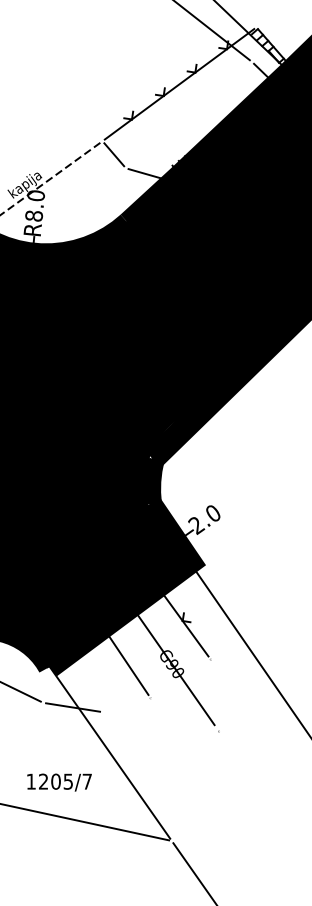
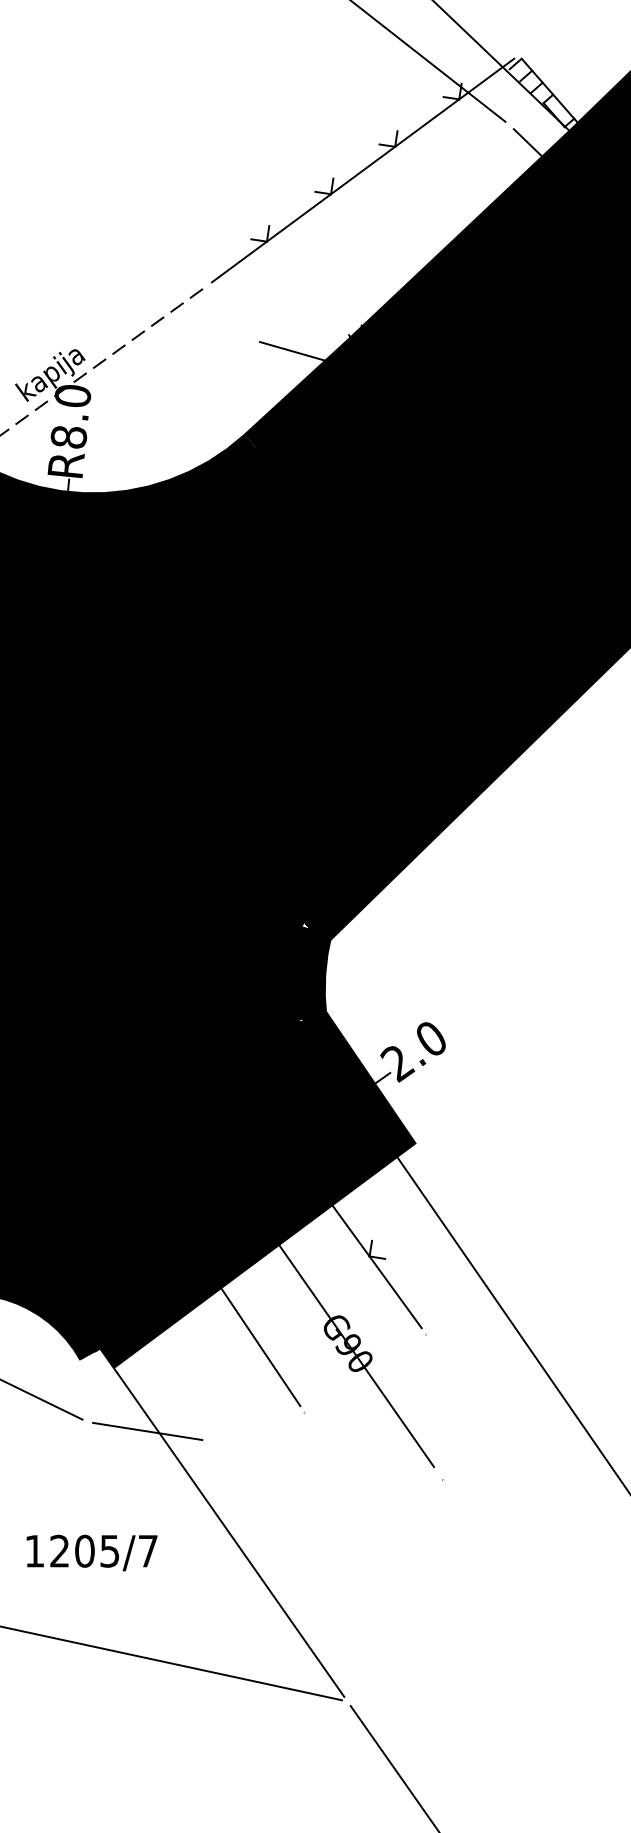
line: (114, 154) -> (231, 312), removed
text: (59, 782) -> (91, 1552), moved

